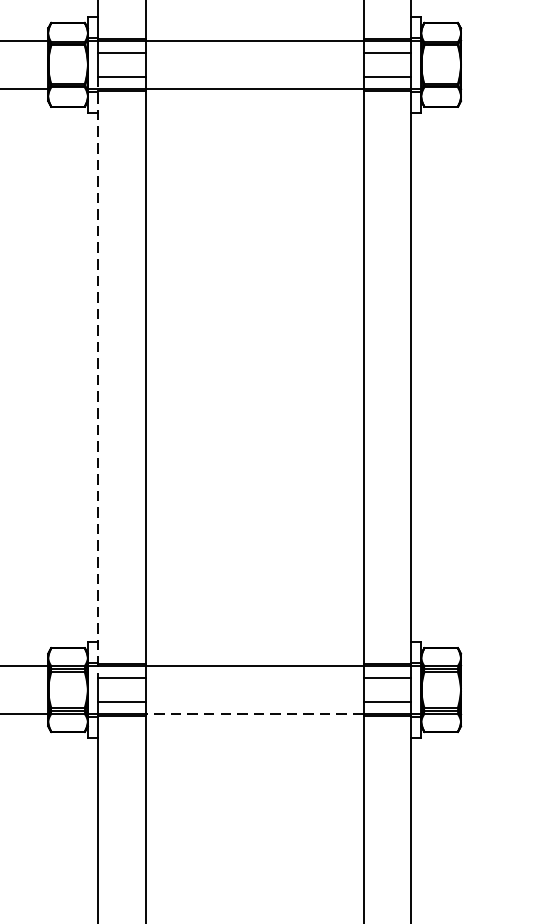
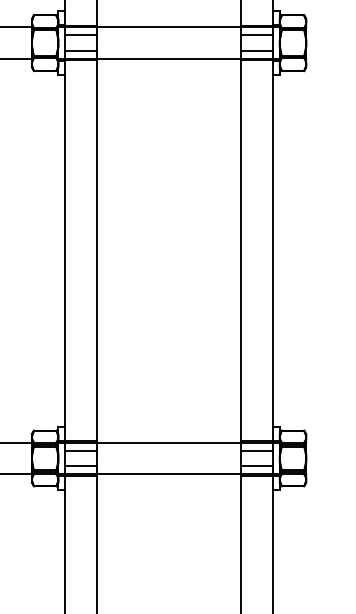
line: (98, 376) -> (65, 250), dashed -> solid
line: (253, 714) -> (168, 474), dashed -> solid

